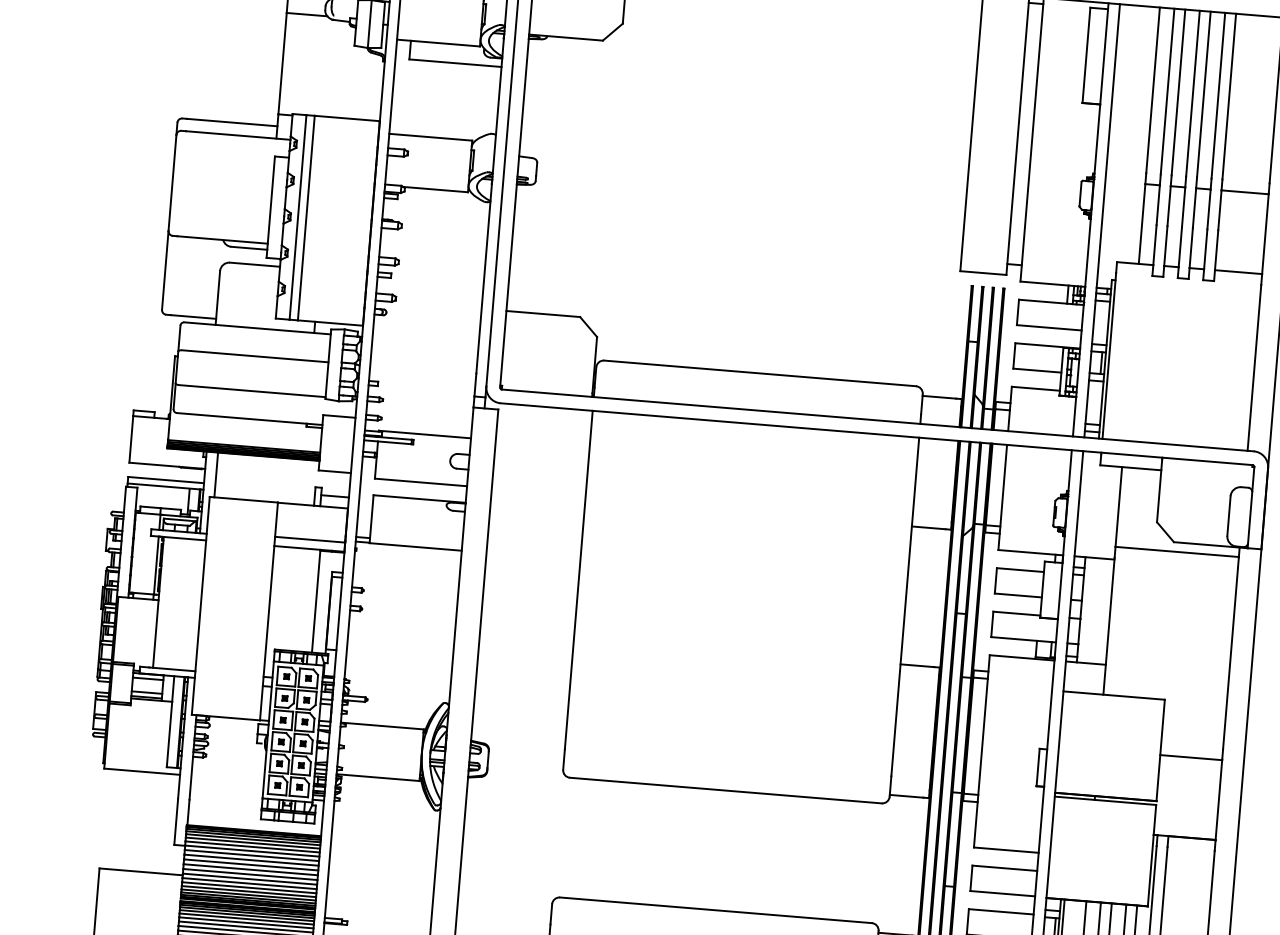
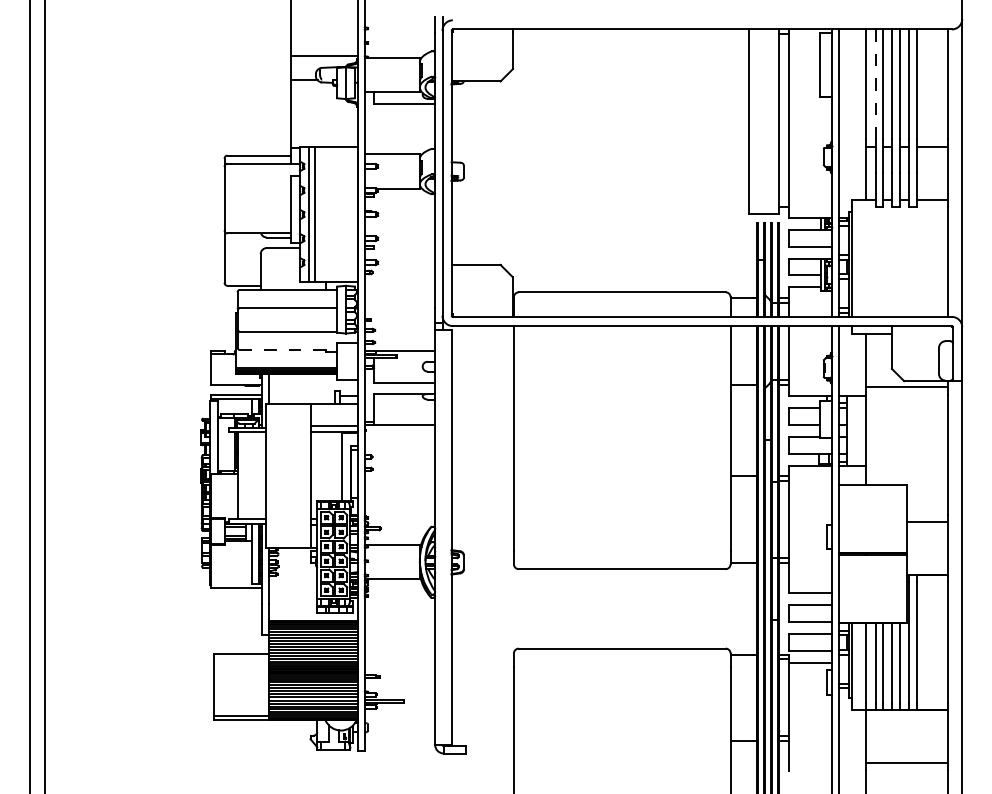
line: (1167, 91) -> (875, 84), solid -> dashed
line: (250, 419) -> (288, 350), solid -> dashed

